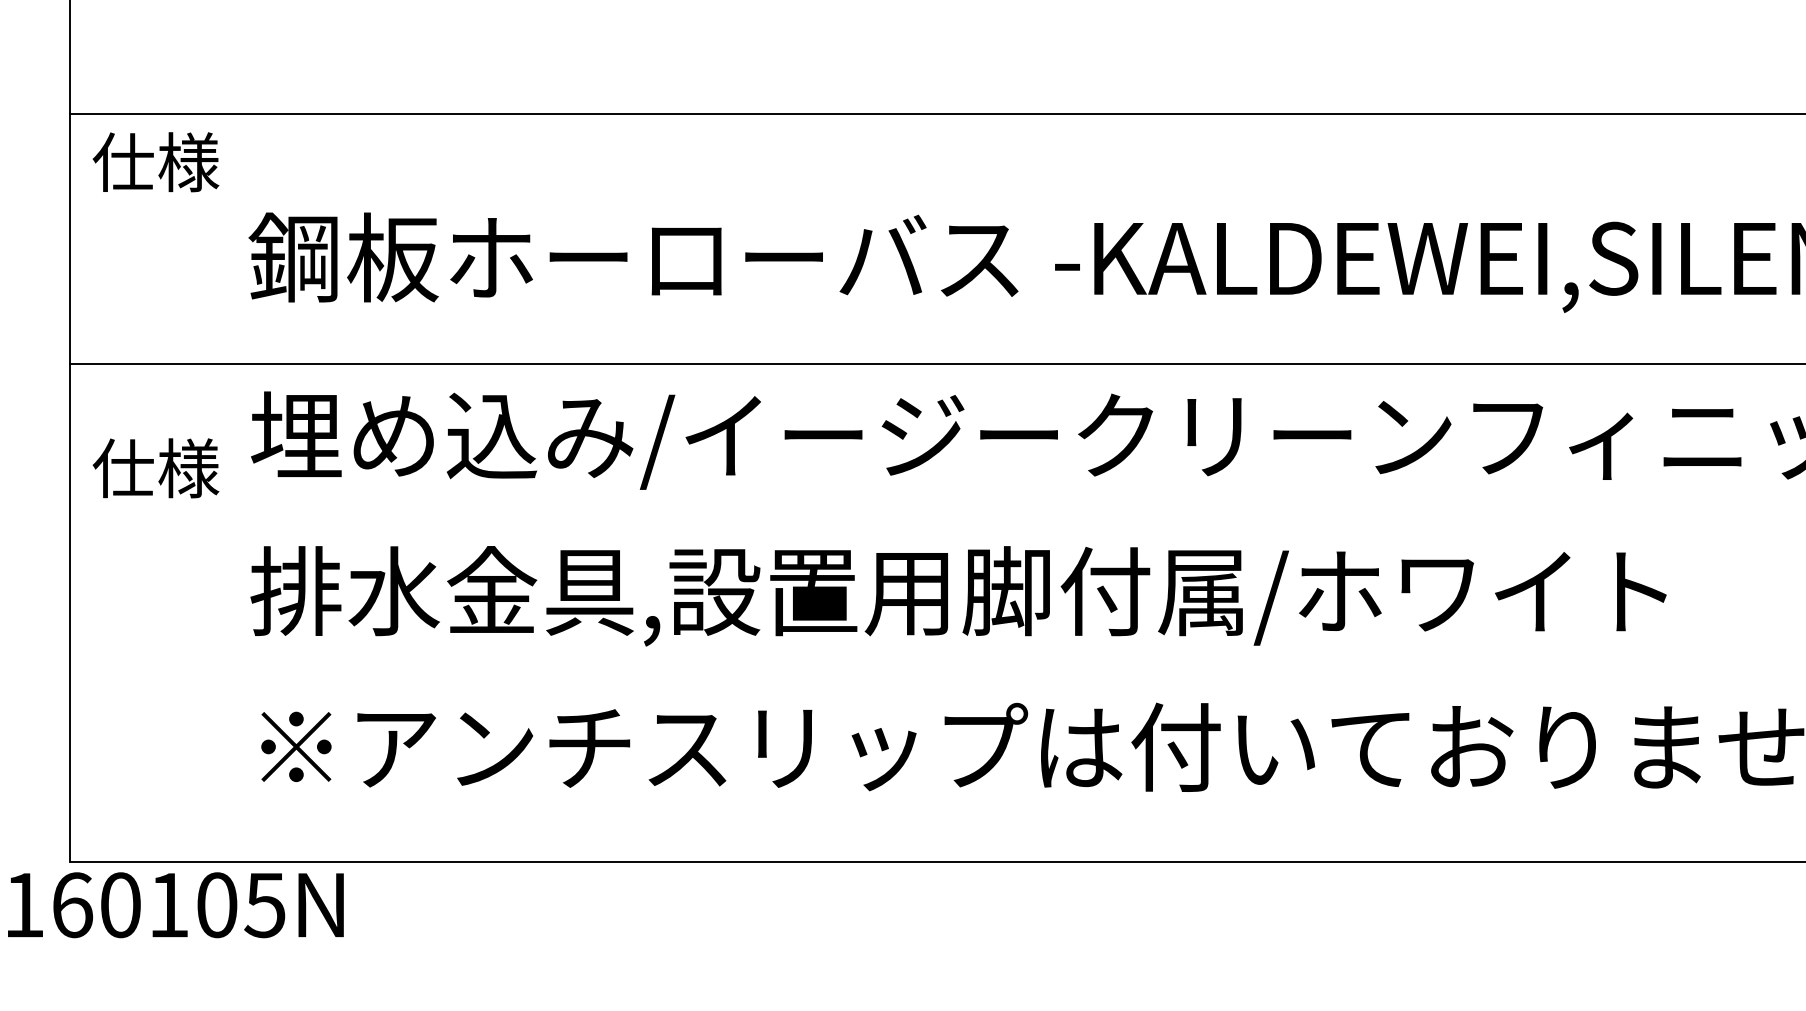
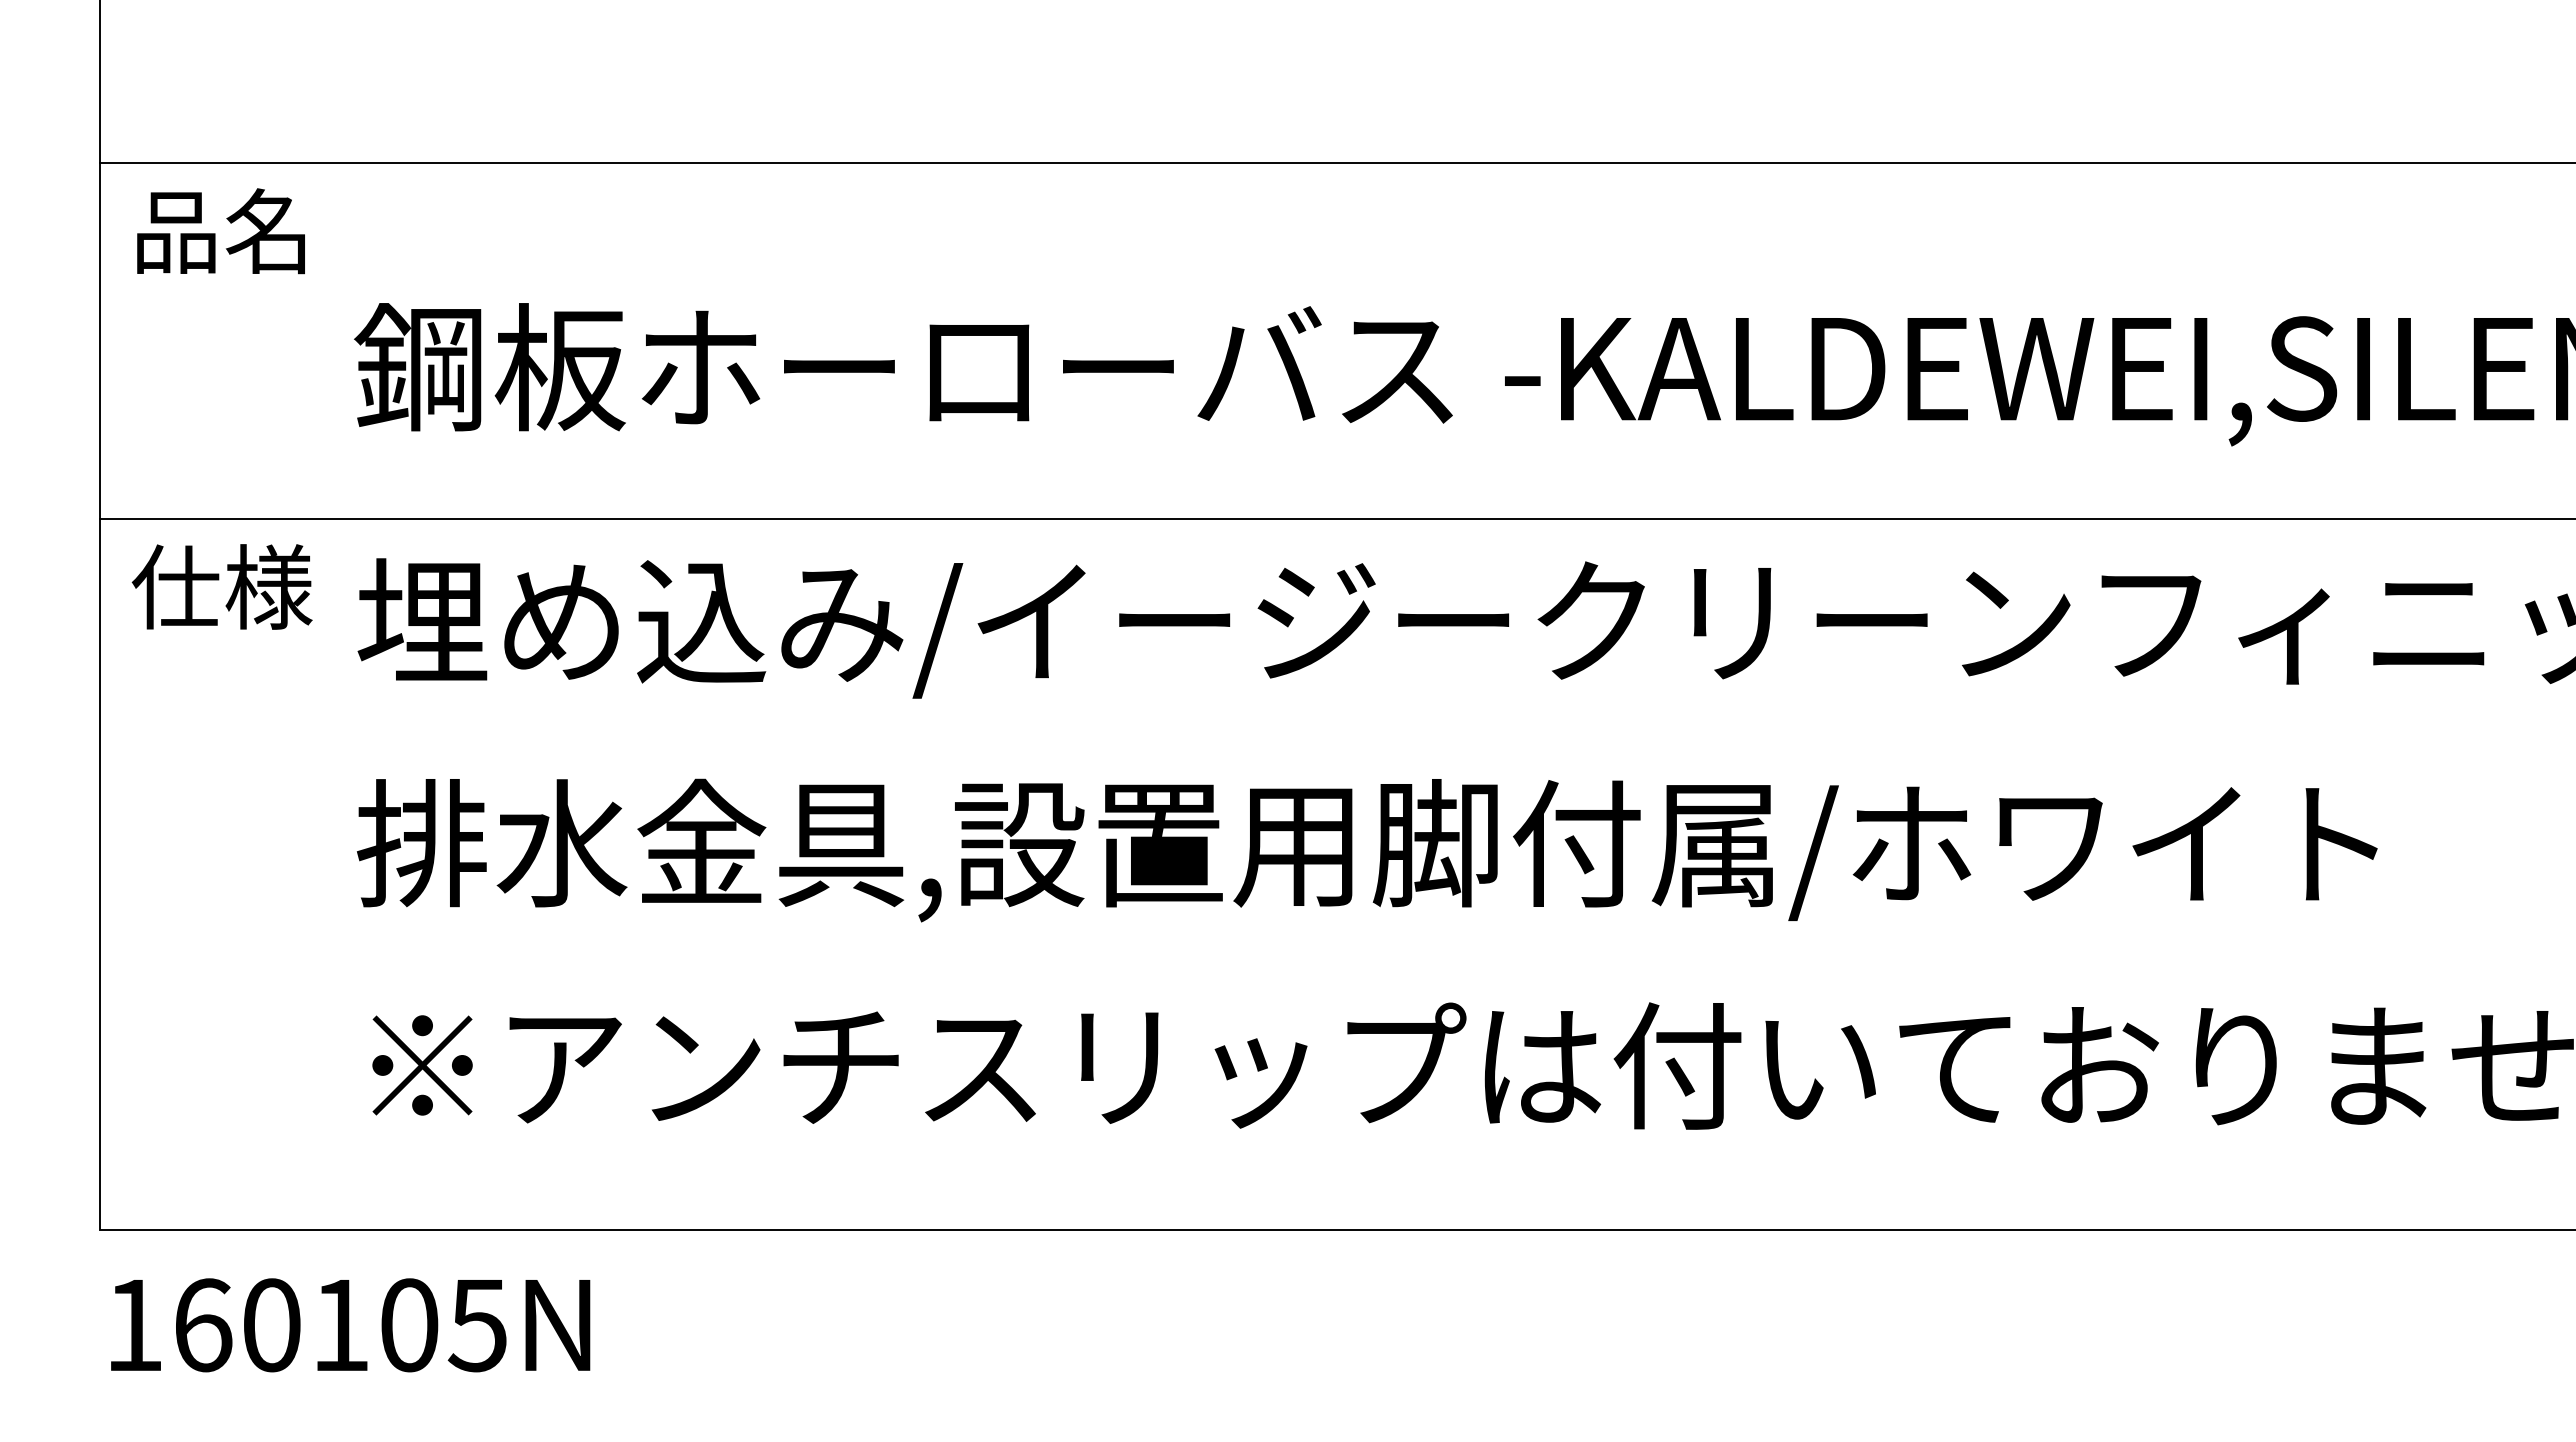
text: (155, 162) -> (221, 231), 仕様 -> 品名
text: (155, 468) -> (221, 586), moved
text: (175, 905) -> (350, 1325), moved

